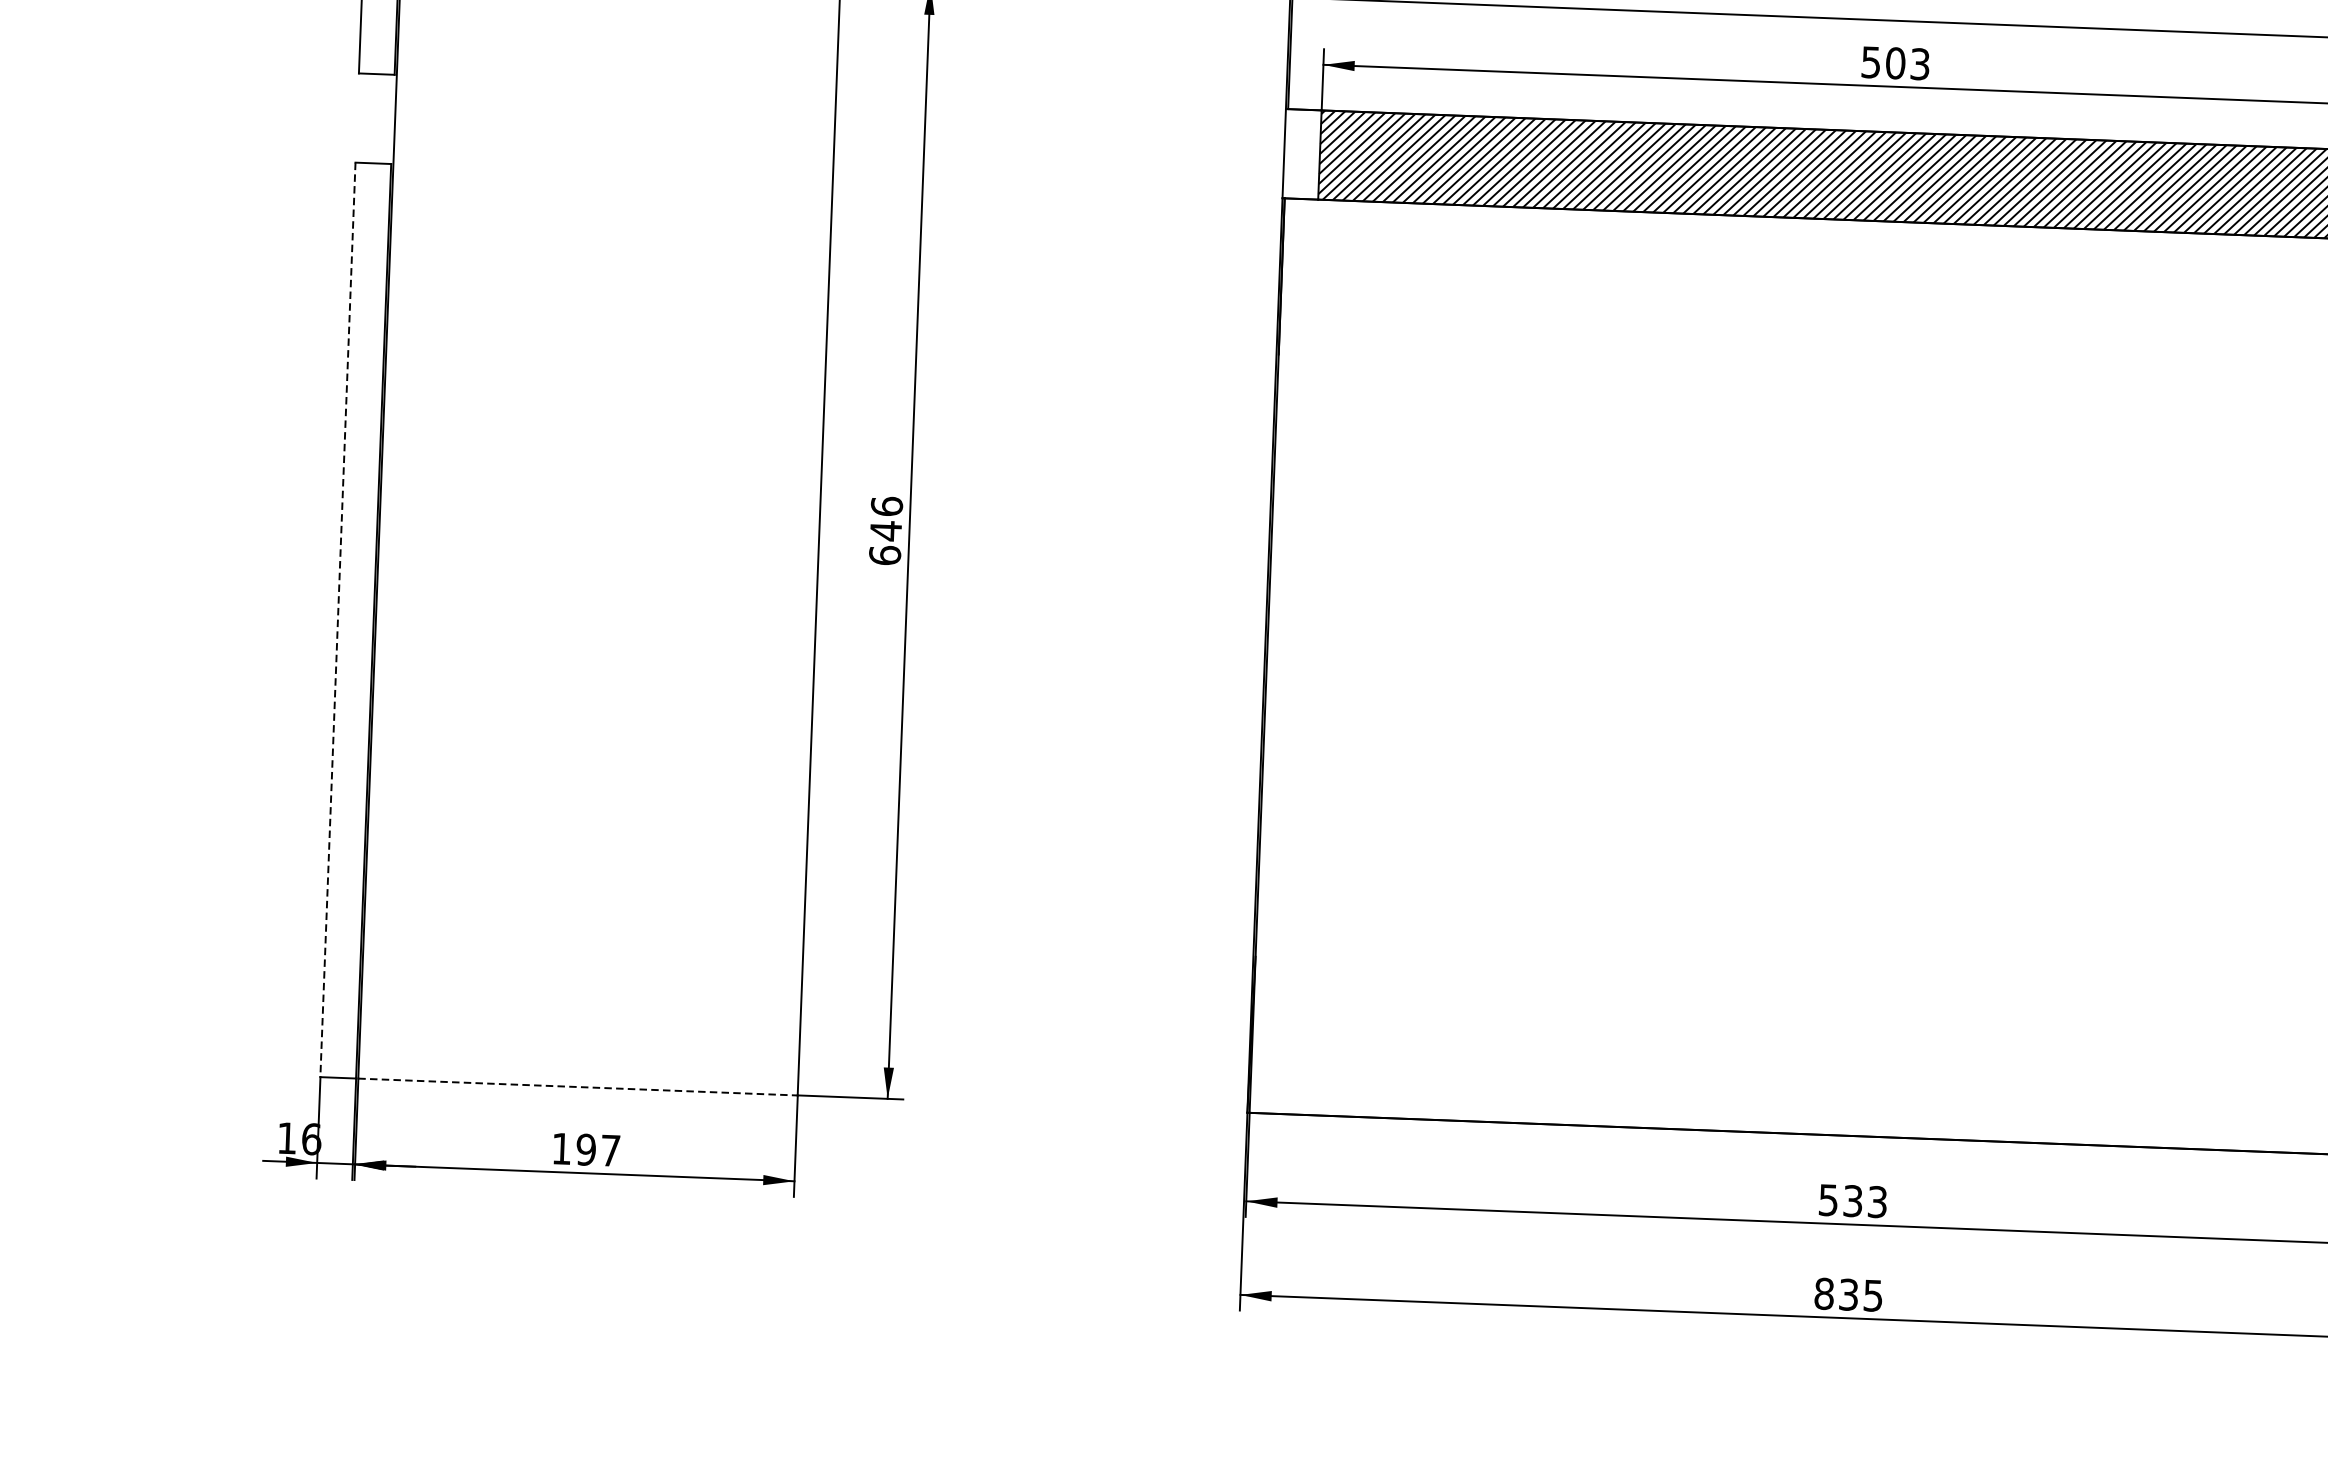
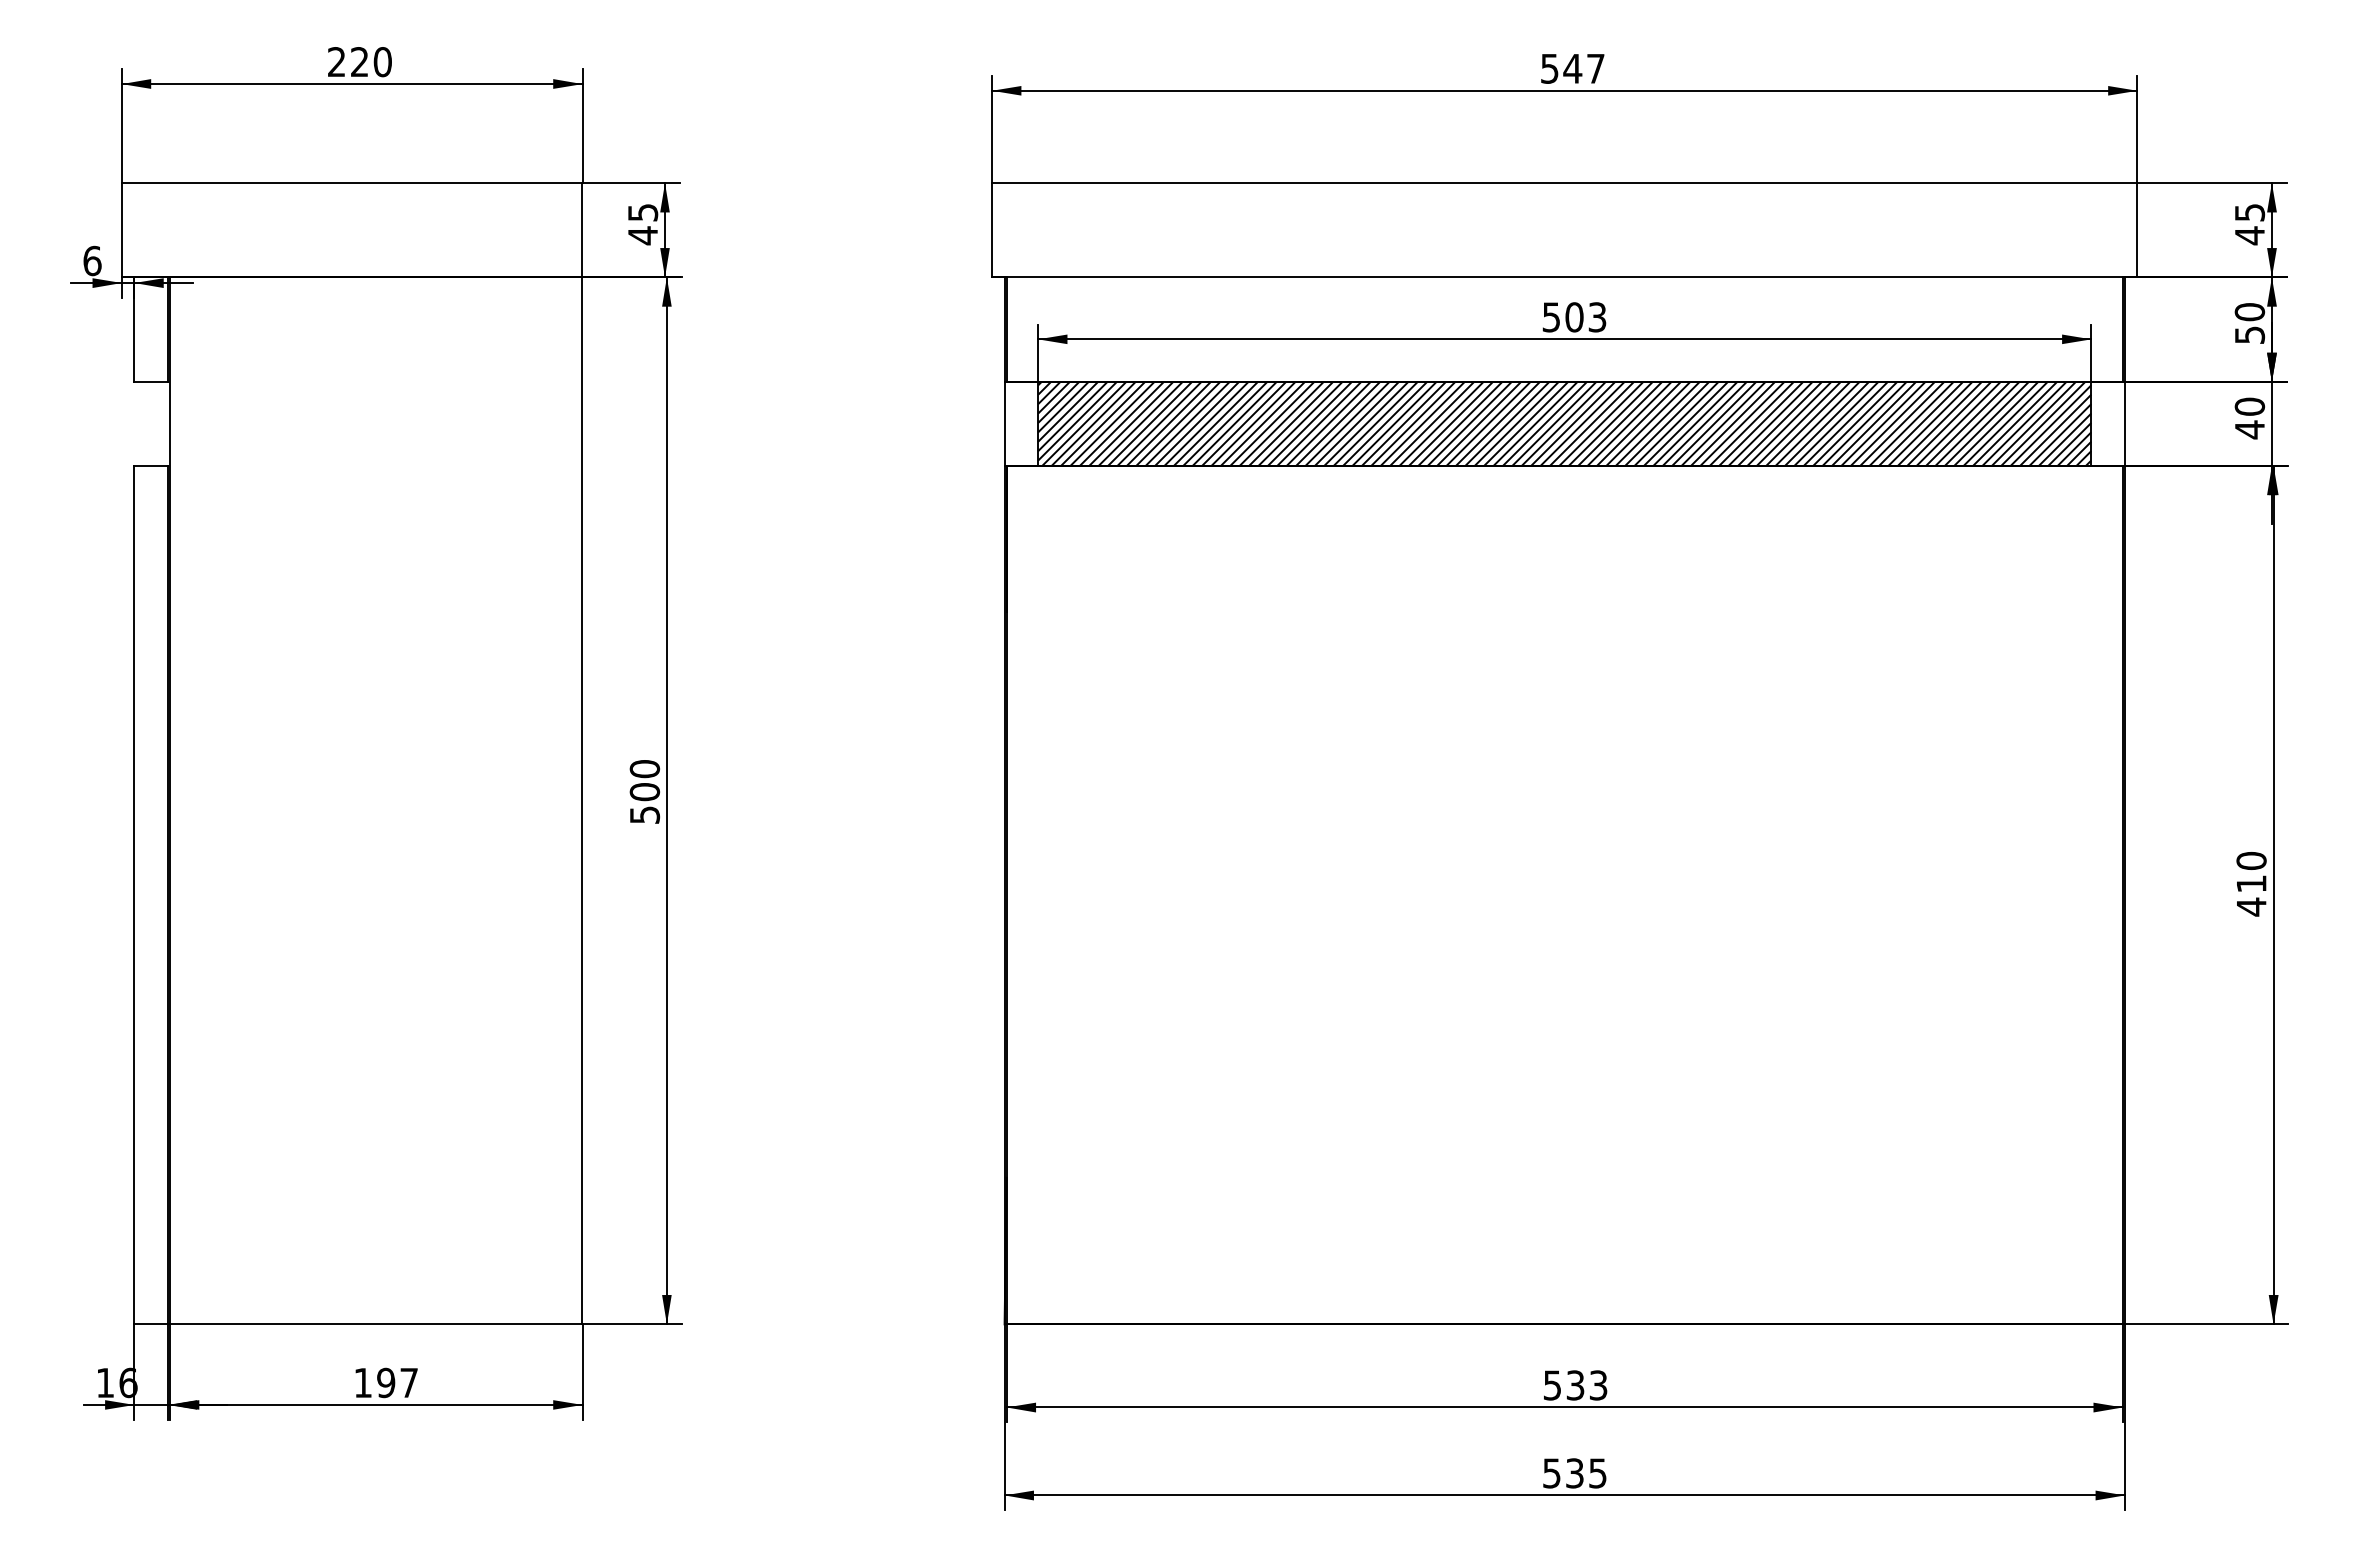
text: (885, 530) -> (644, 791), 646 -> 500
line: (338, 620) -> (134, 895), dashed -> solid
line: (578, 1087) -> (376, 1324), dashed -> solid
text: (1823, 1293) -> (1551, 1473), 835 -> 535

